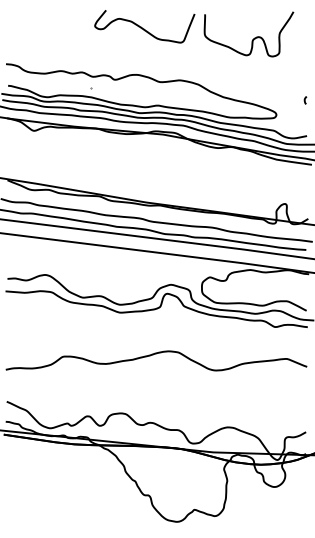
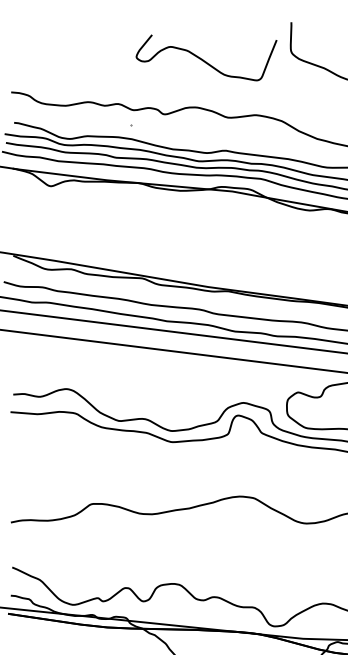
curve: (144, 28) -> (206, 60), moved

